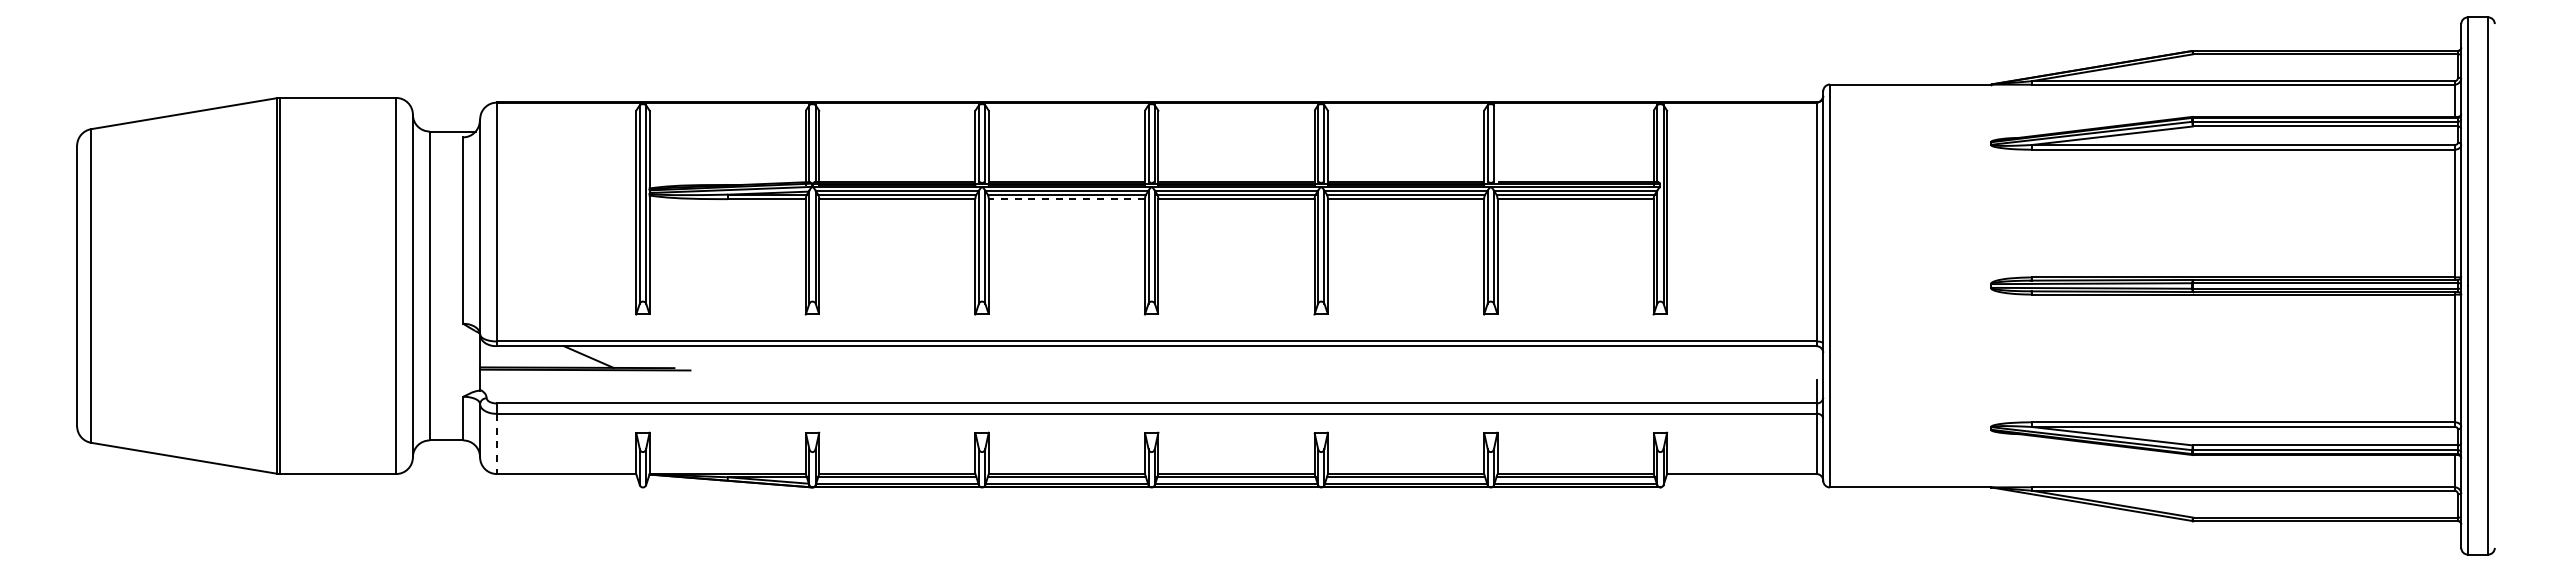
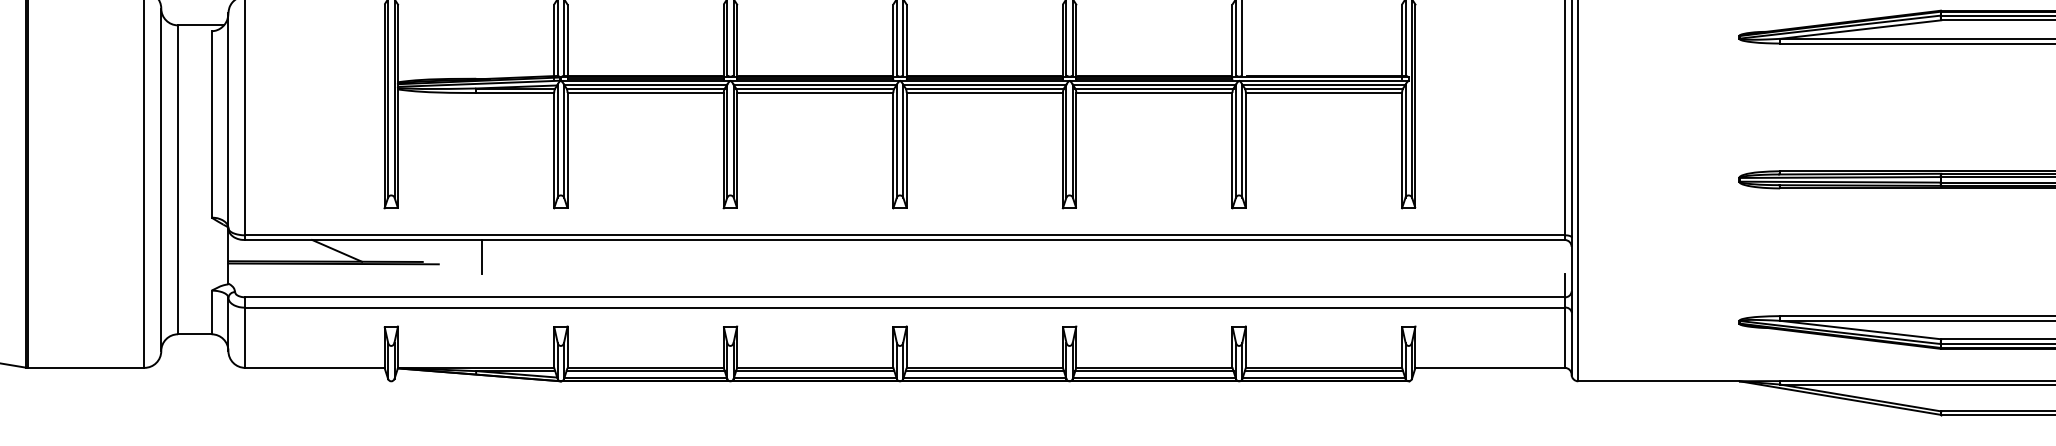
line: (1066, 199) -> (814, 93), dashed -> solid
line: (733, 363) -> (481, 257), added
line: (496, 444) -> (244, 338), dashed -> solid

